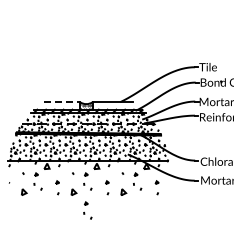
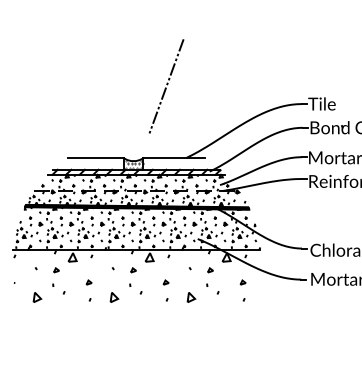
line: (107, 55) -> (166, 85), added
line: (62, 102) -> (96, 158), dashed -> solid
part: (87, 210) -> (135, 325), removed

